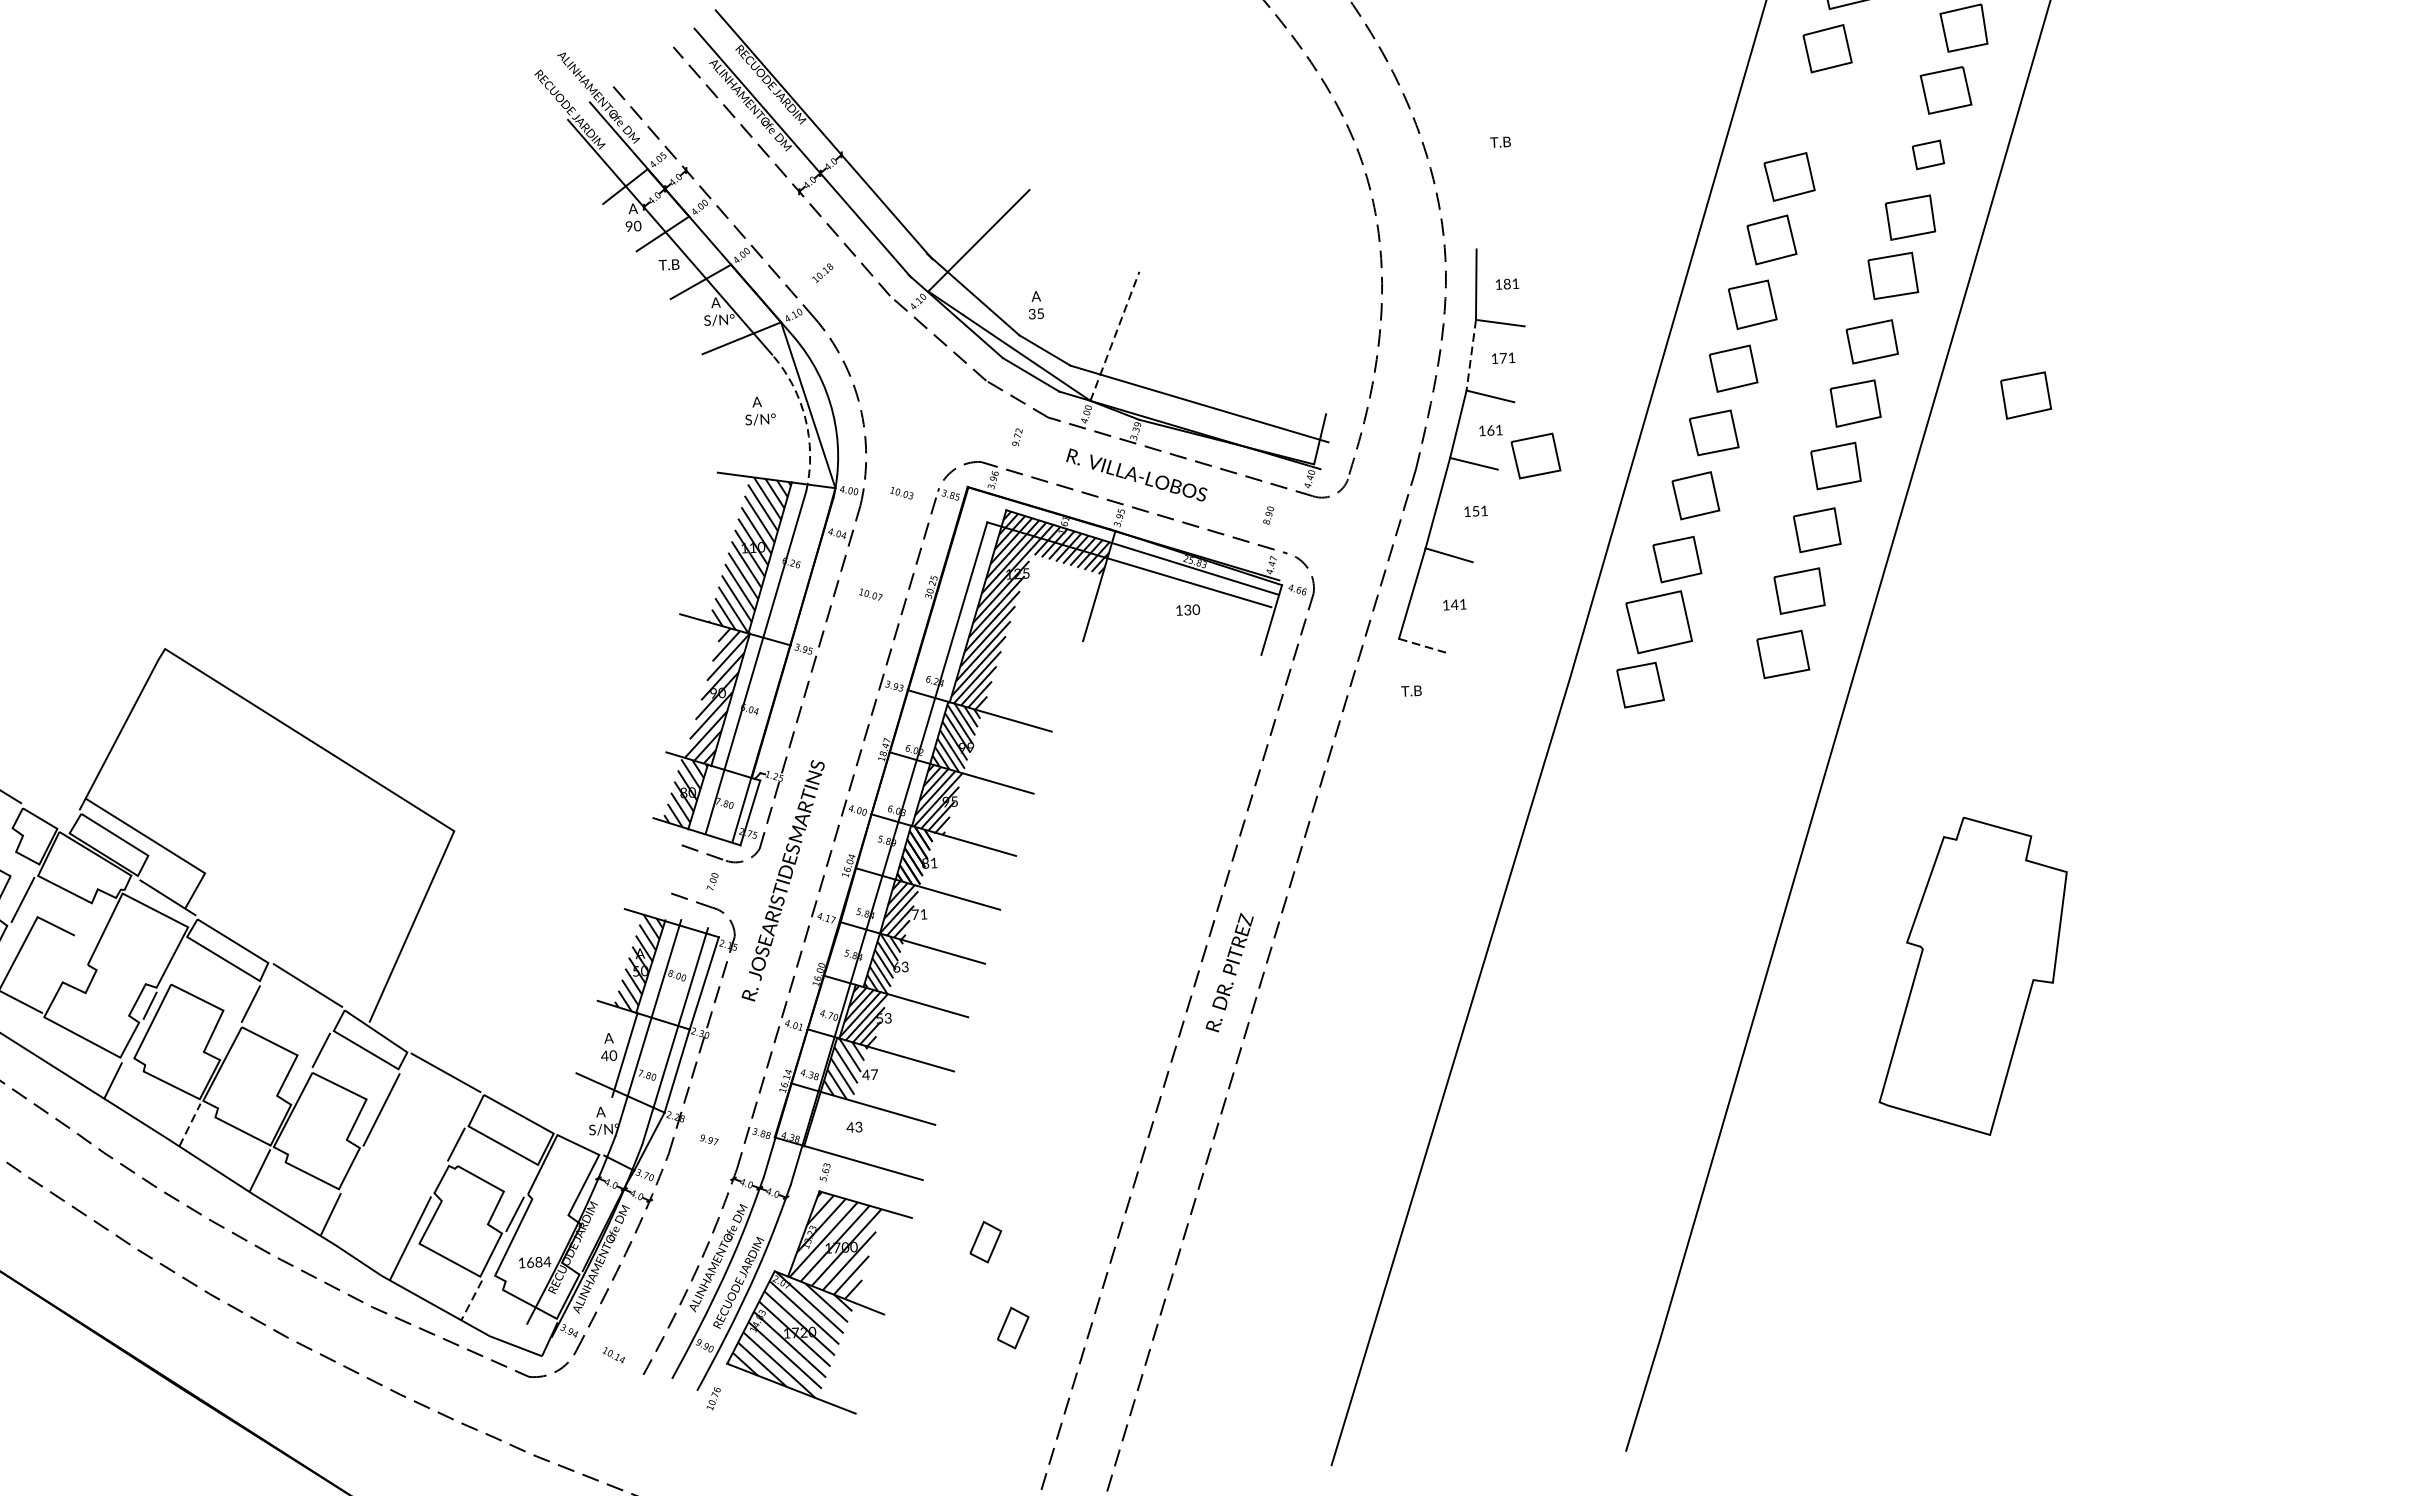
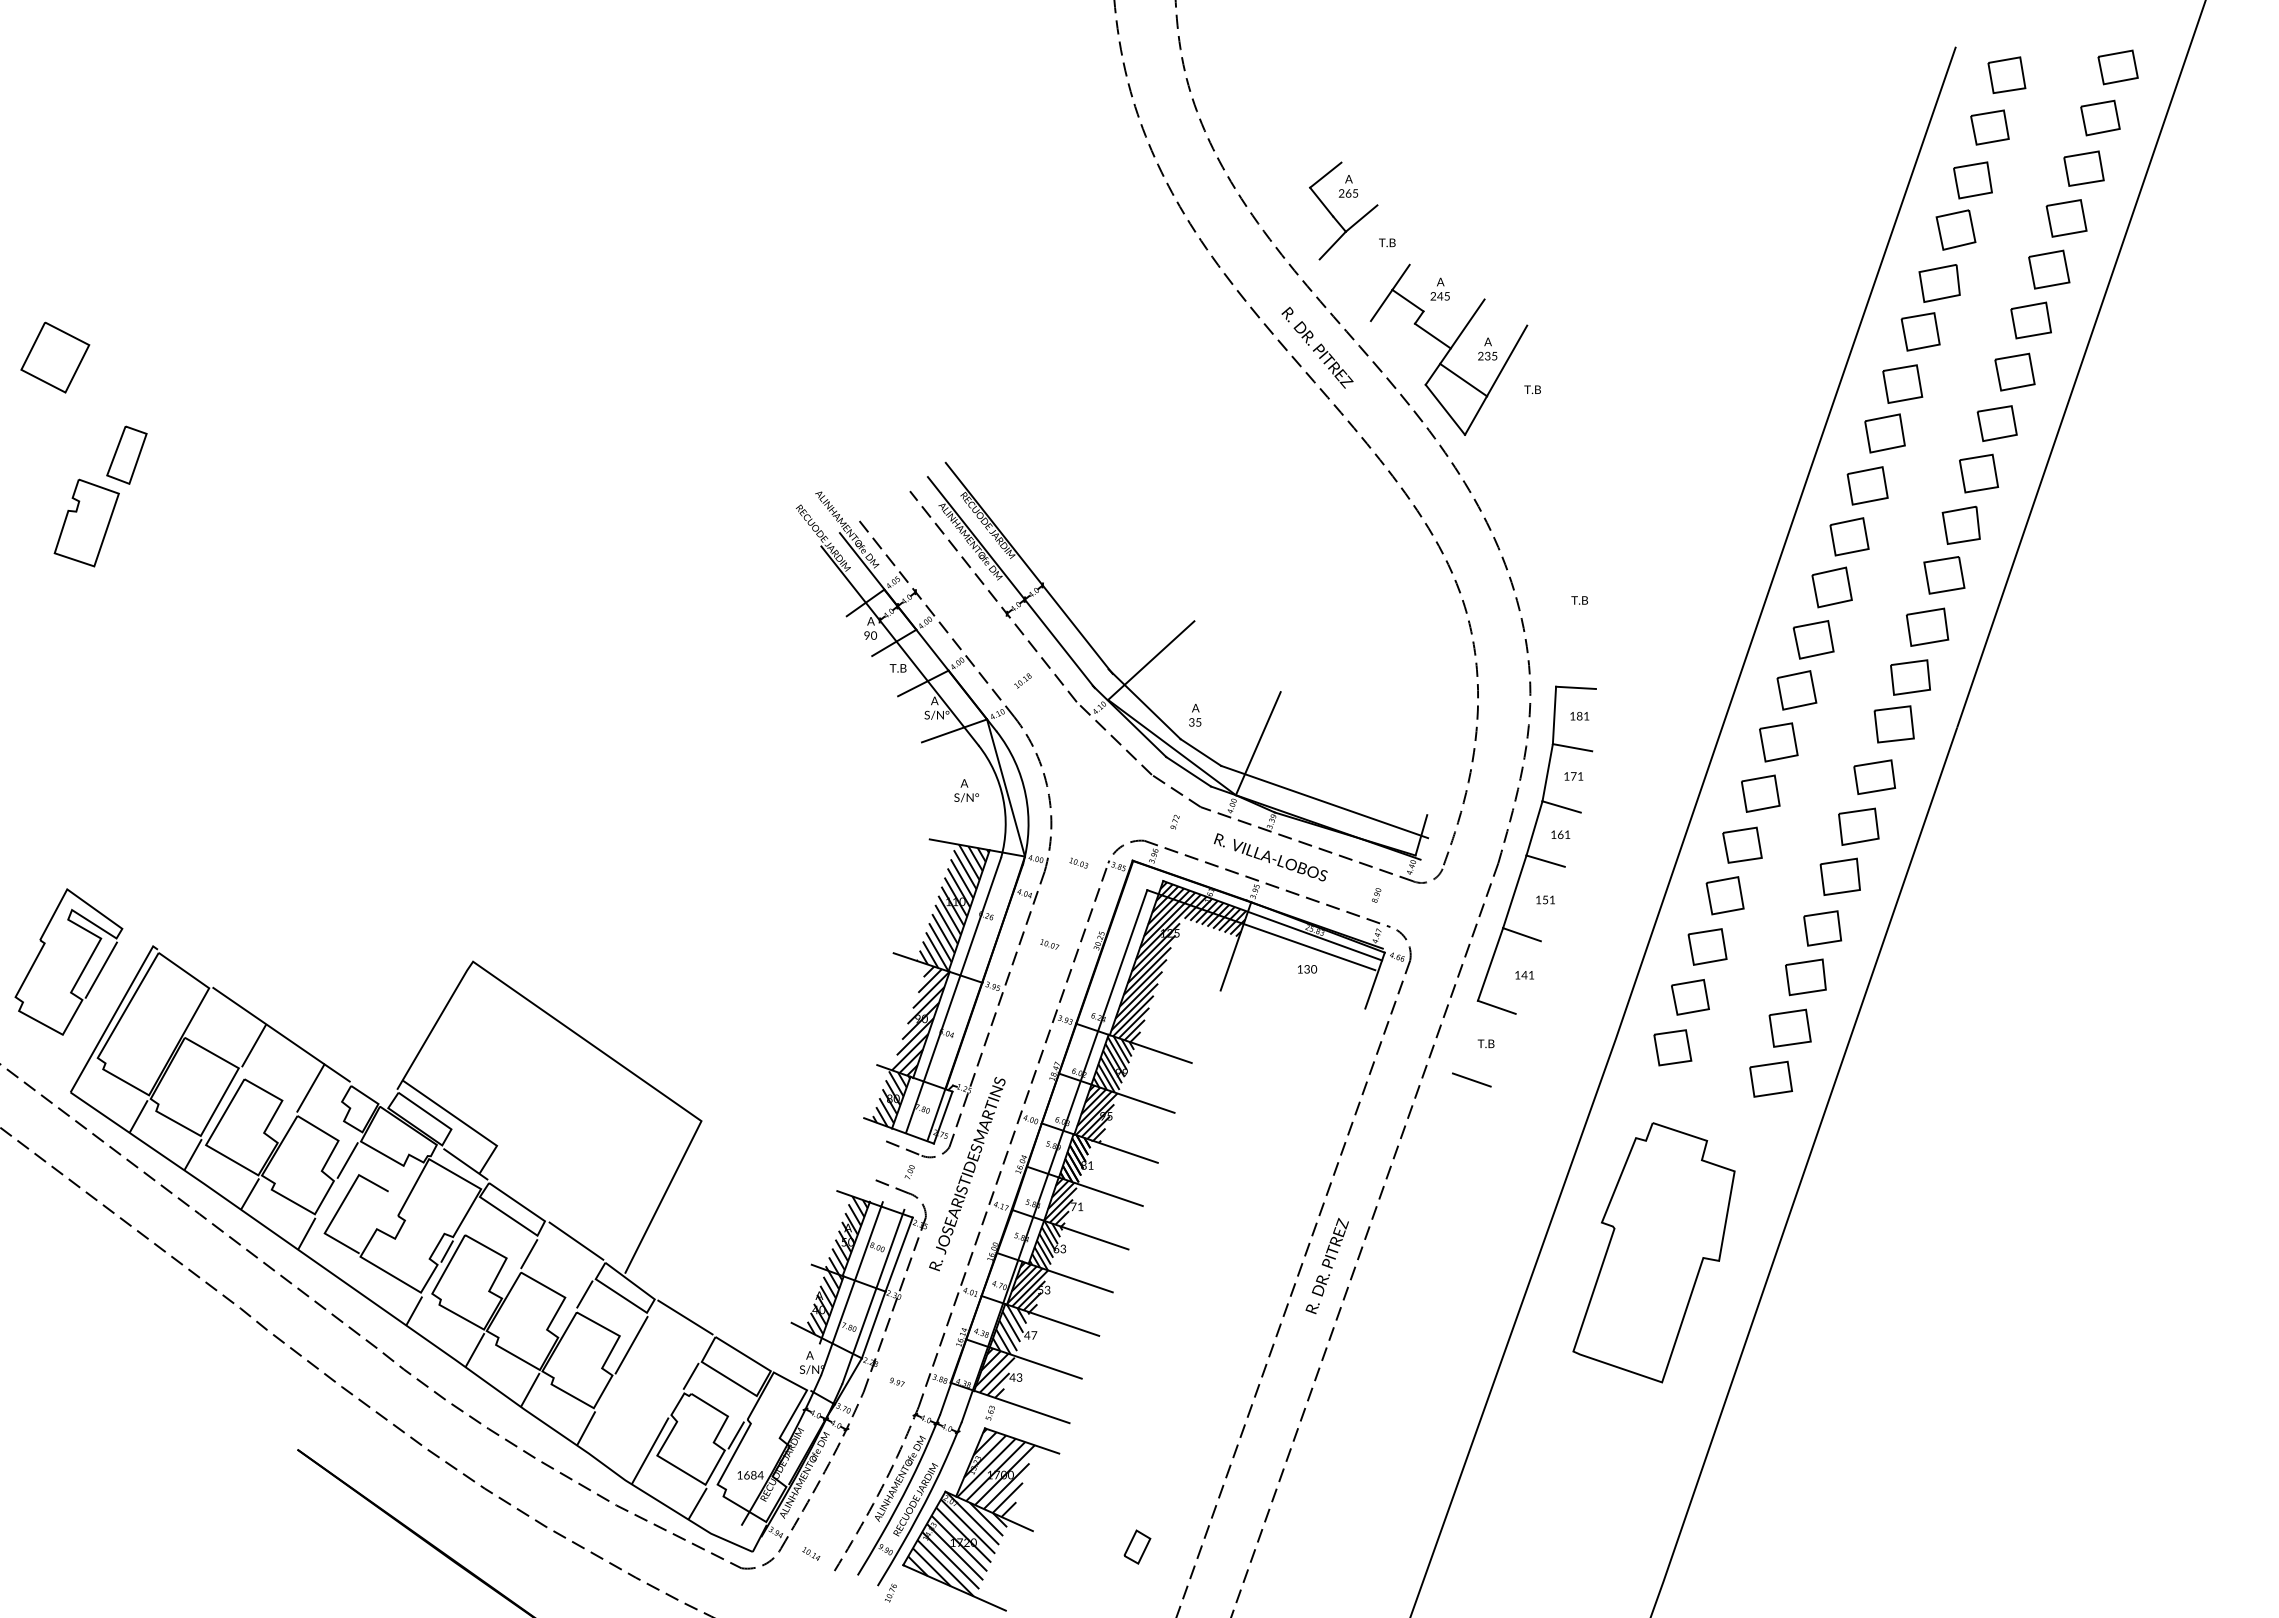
part: (1808, 111) -> (1831, 587), added
part: (1928, 154) -> (1927, 626), size x1.67
line: (1500, 249) -> (1575, 687), added
line: (1115, 336) -> (1258, 743), dashed -> solid
line: (1471, 356) -> (1547, 773), dashed -> solid
part: (2025, 395) -> (1997, 826), removed
arc: (805, 418) -> (1003, 798), dashed -> solid
part: (1535, 455) -> (1596, 856), removed
part: (1659, 622) -> (1690, 997), size x0.71
line: (1422, 645) -> (1496, 1007), dashed -> solid
part: (1763, 717) -> (1771, 1078), added
line: (1395, 735) -> (1471, 1079), added
part: (1972, 976) -> (1653, 1252), moved
hatch: (615, 1046) -> (824, 1302), added
hatch: (827, 1122) -> (994, 1372), added
line: (190, 1124) -> (475, 1349), dashed -> solid
part: (985, 1241) -> (1118, 1475), removed
line: (471, 1301) -> (697, 1504), dashed -> solid

